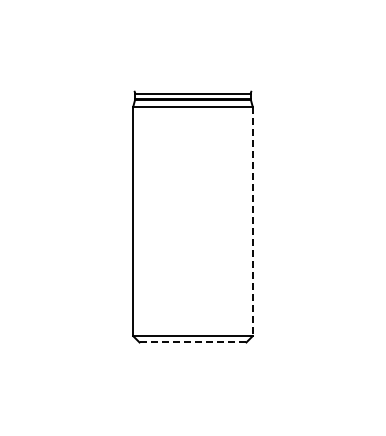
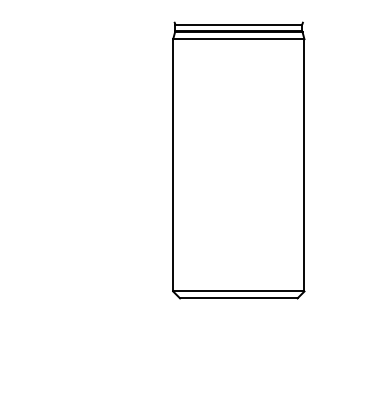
line: (252, 221) -> (304, 165), dashed -> solid
line: (192, 342) -> (238, 298), dashed -> solid

